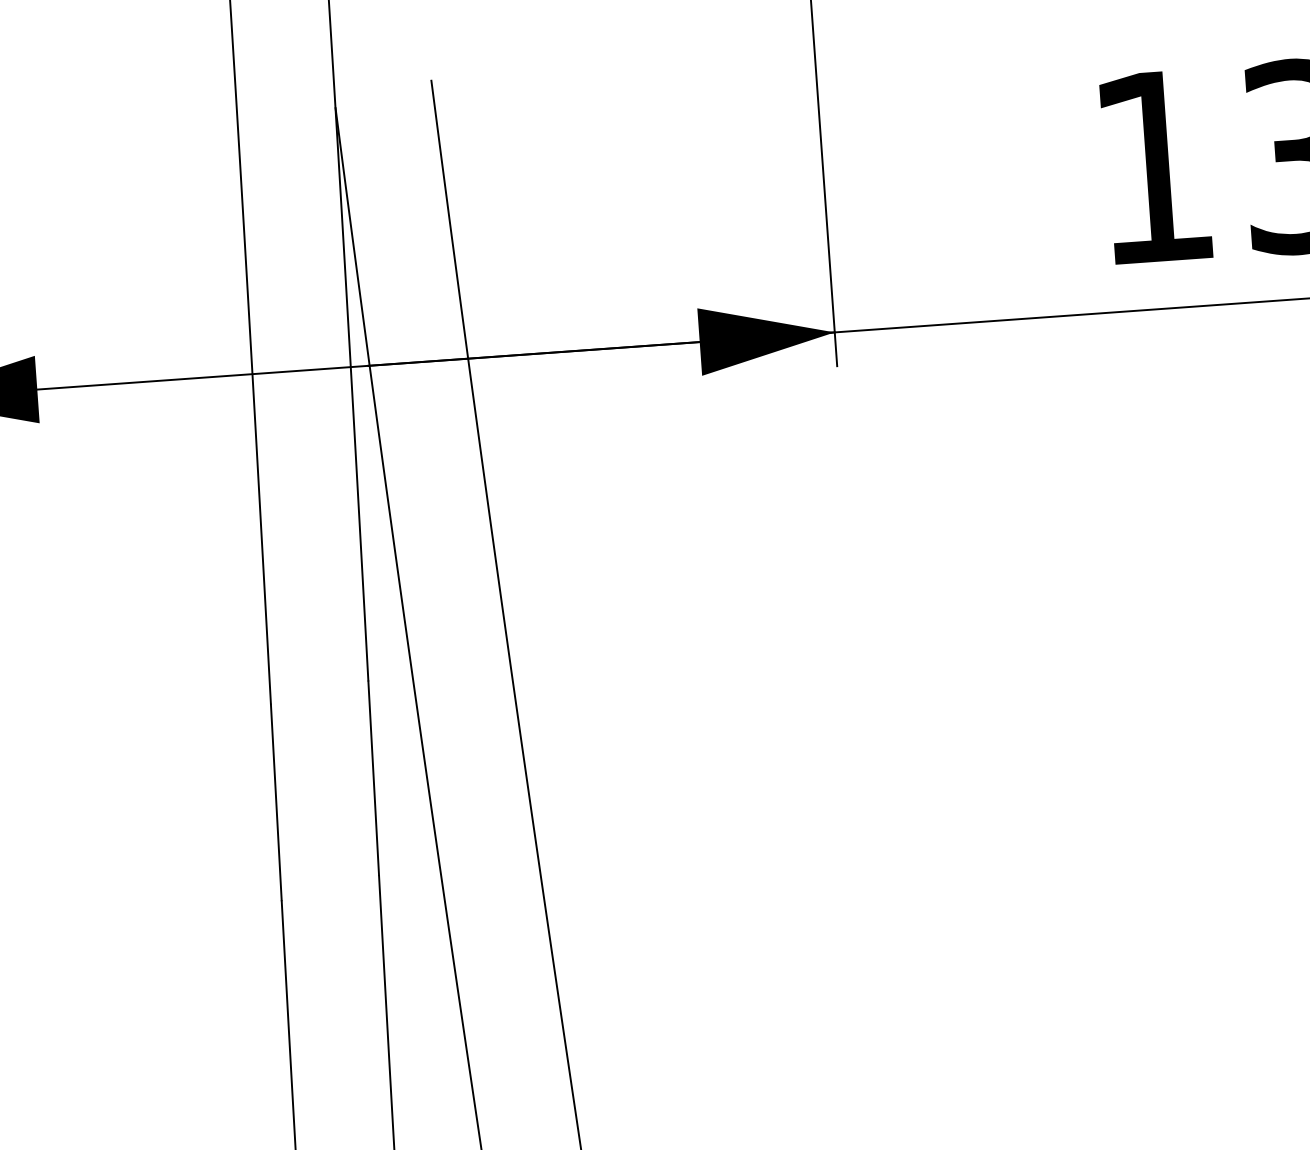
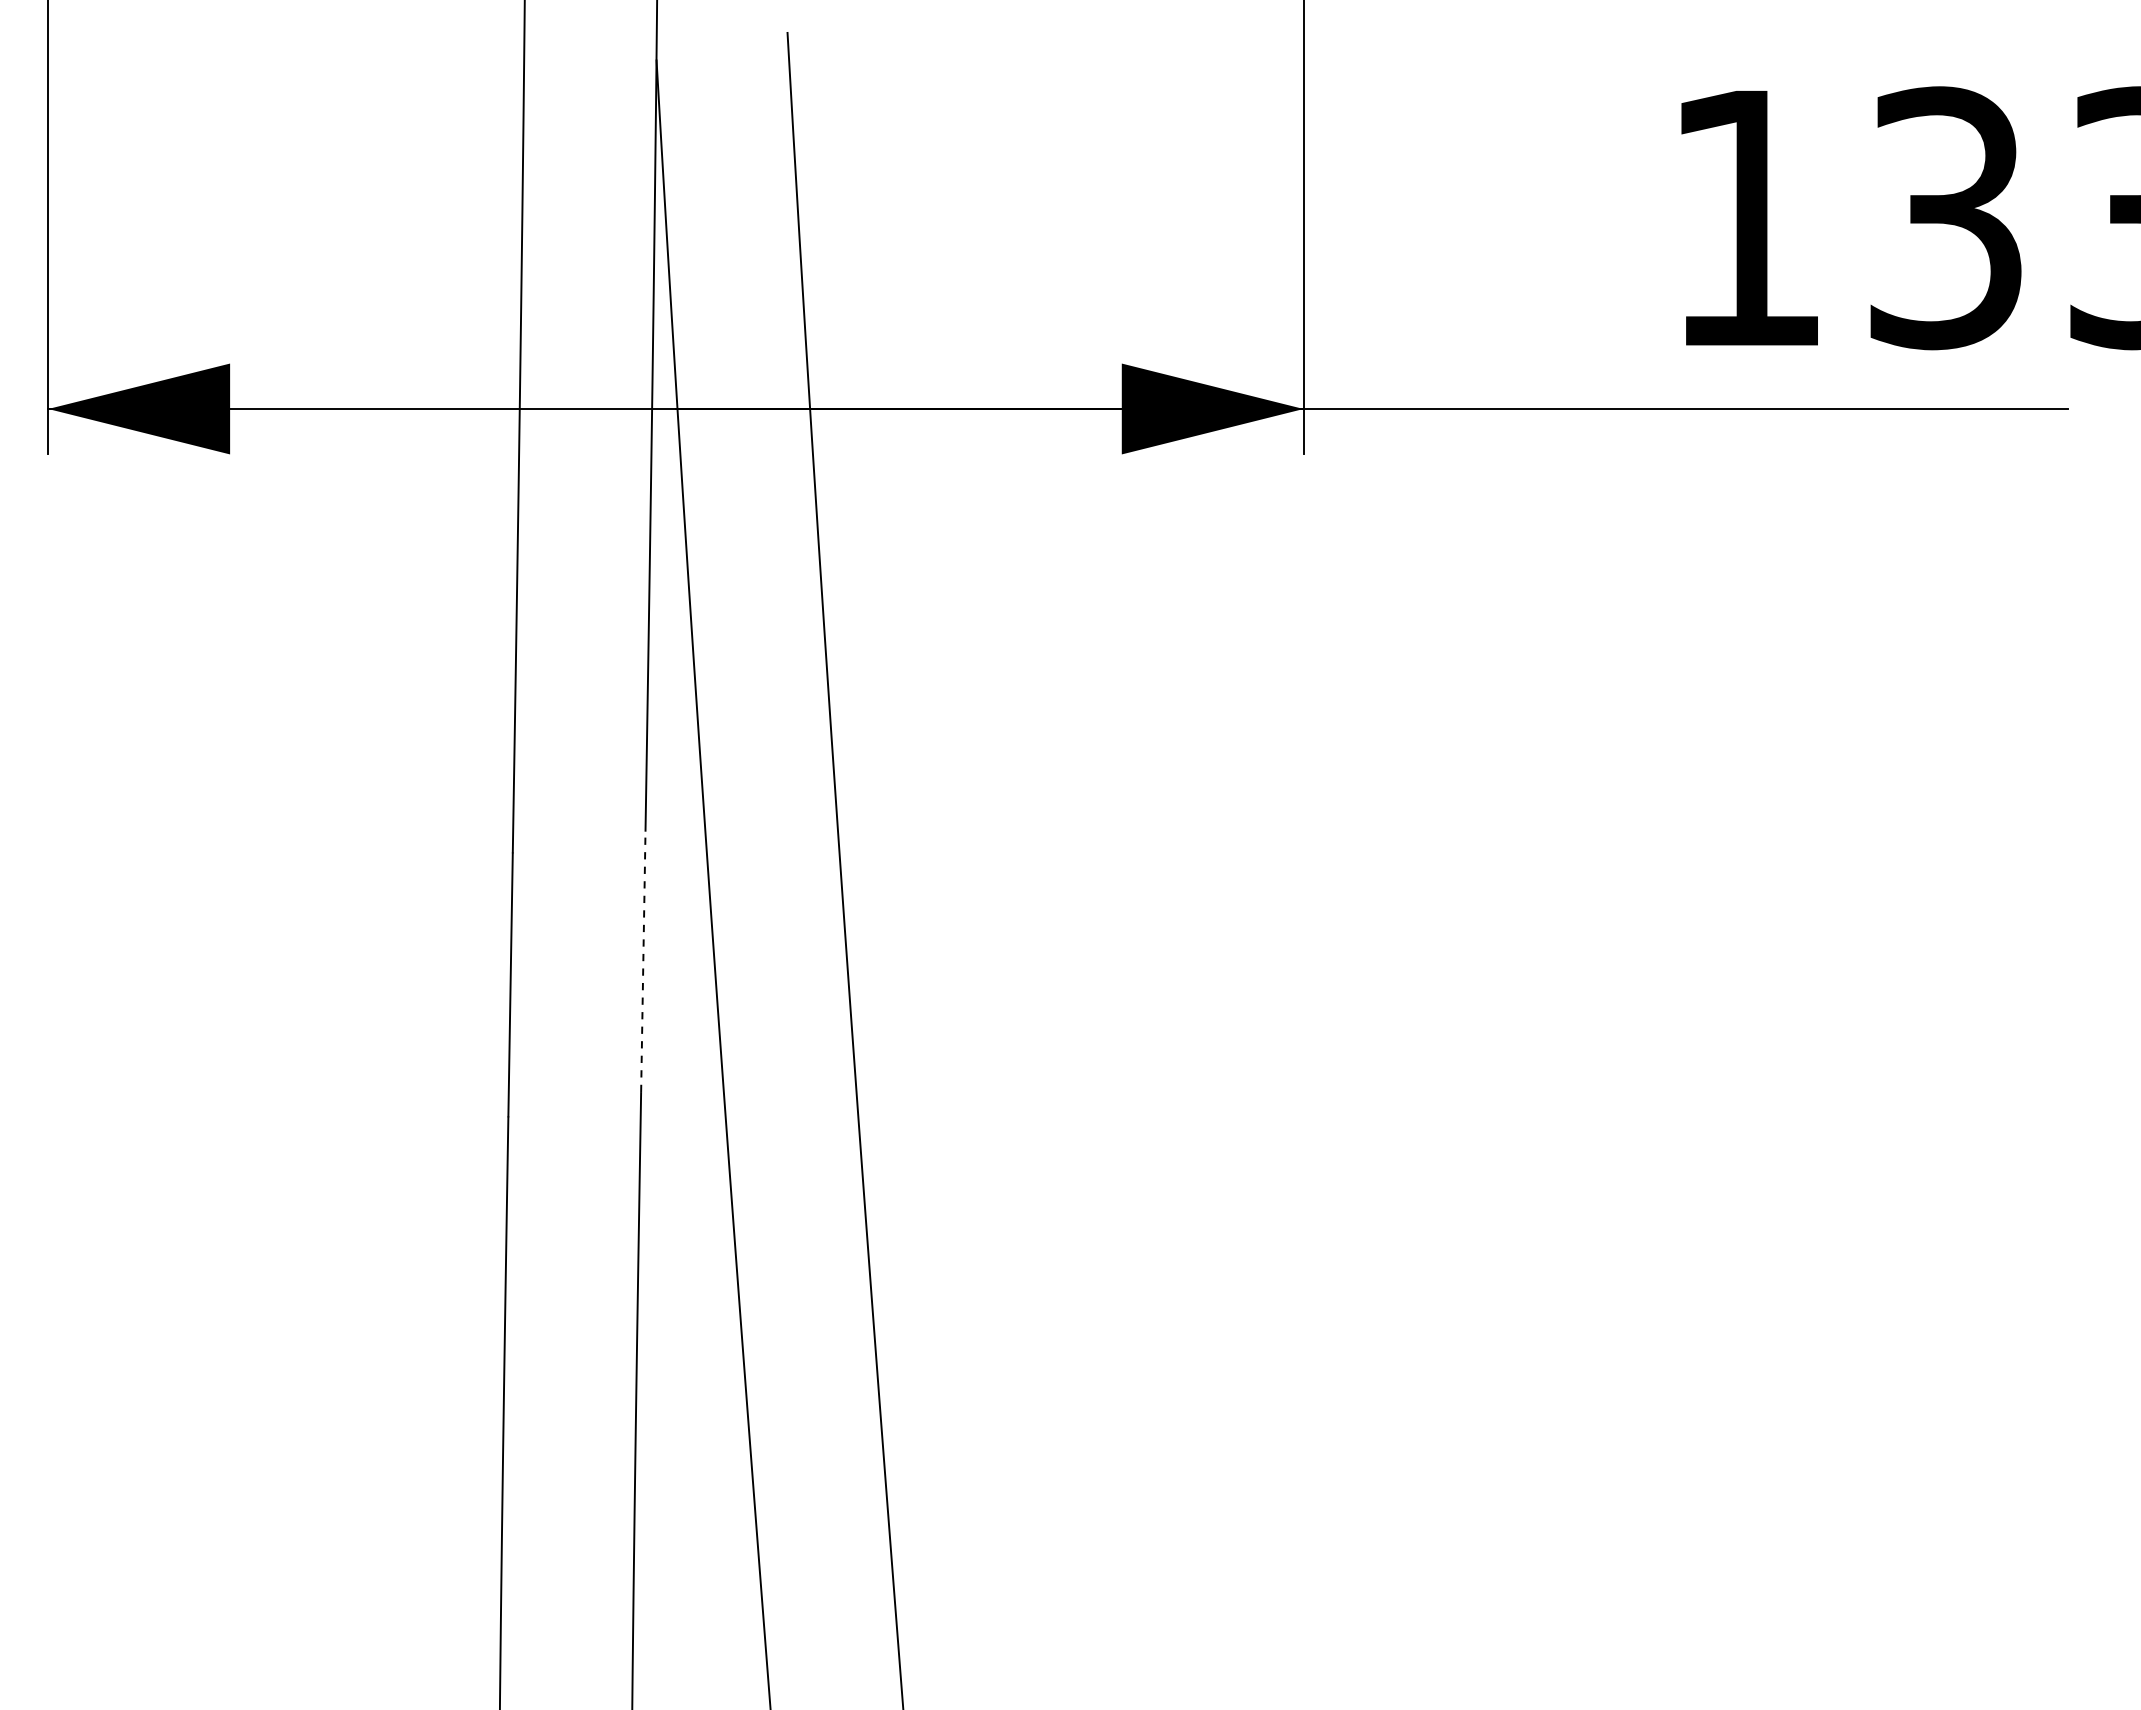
line: (373, 778) -> (643, 961), solid -> dashed

